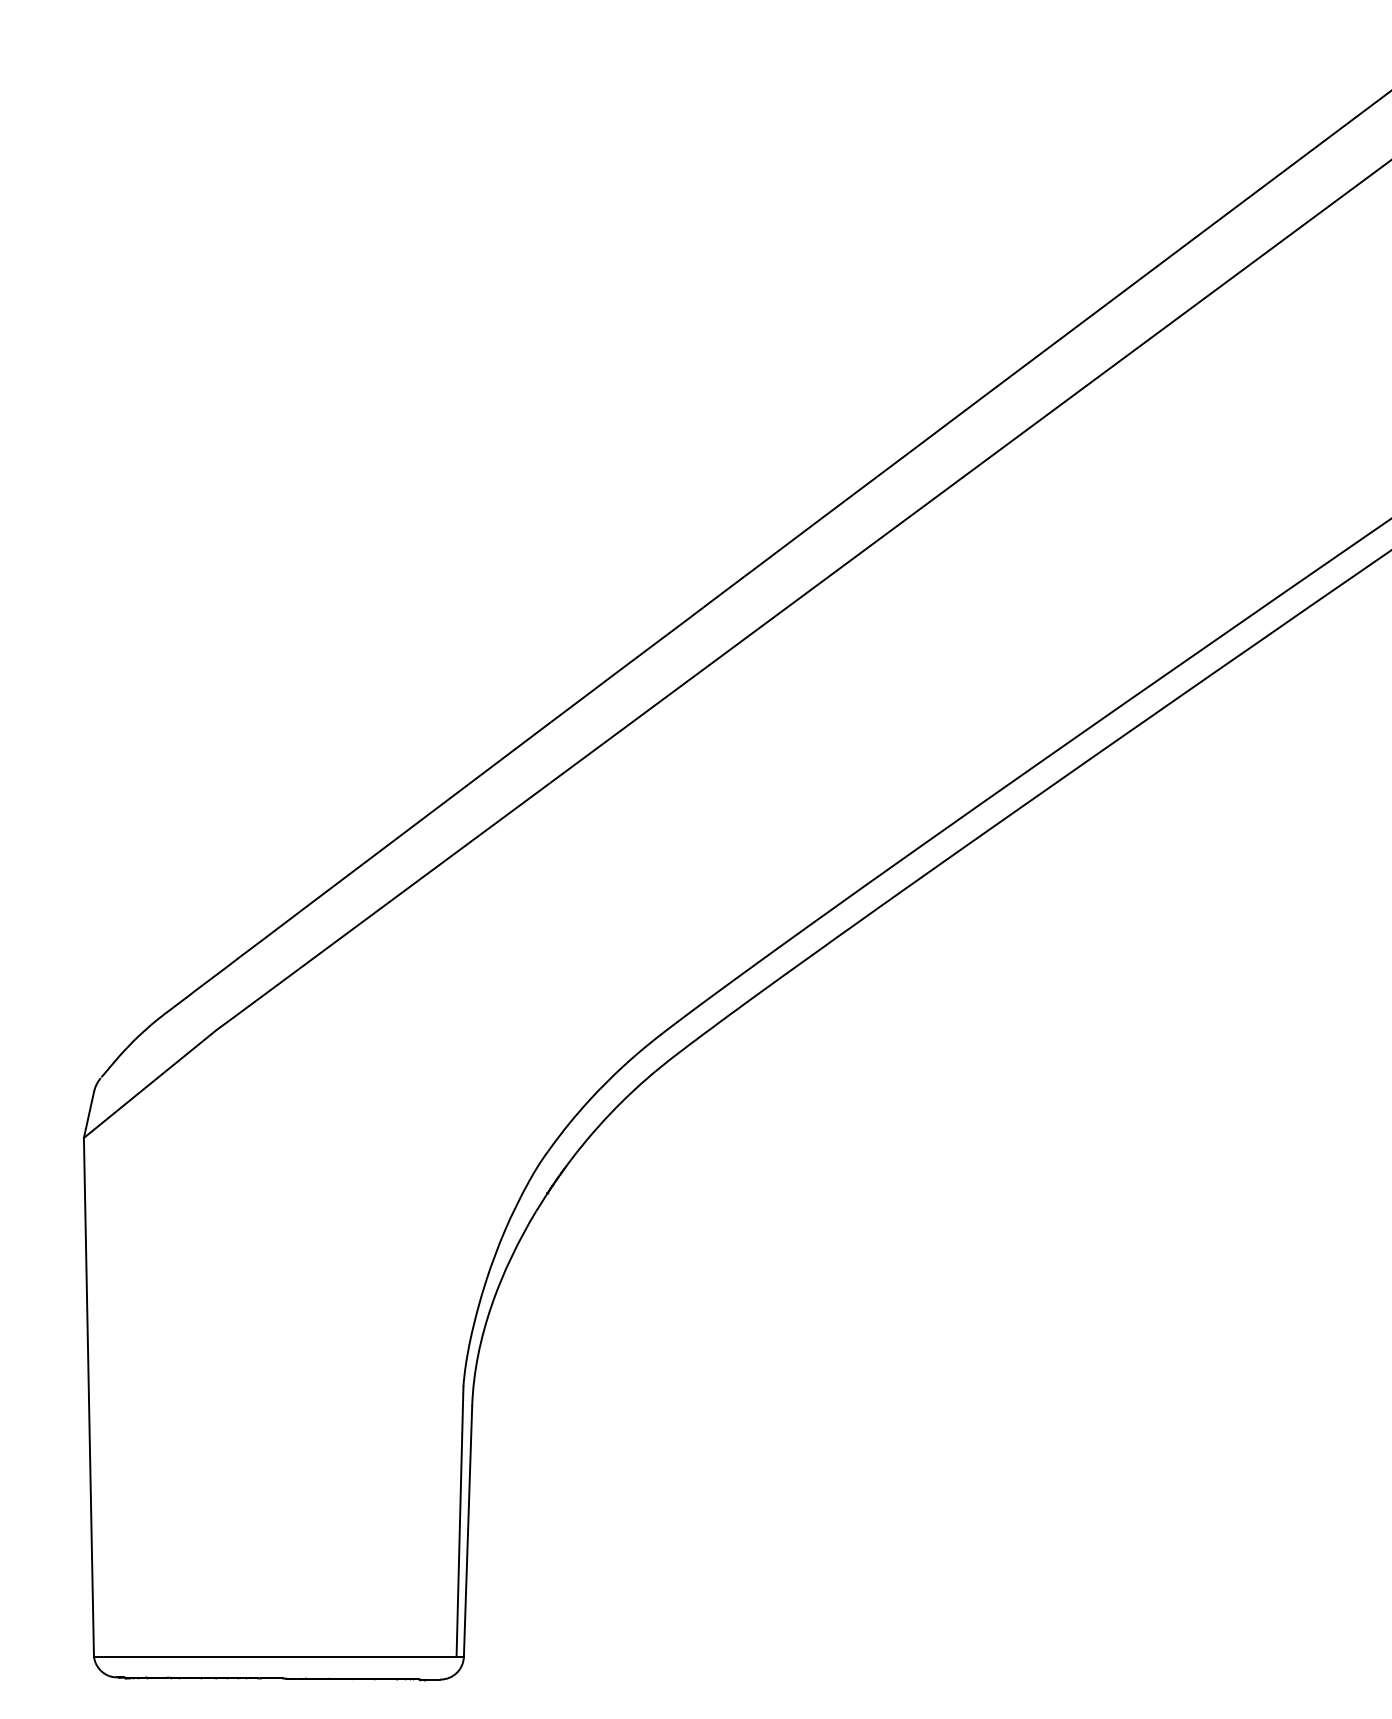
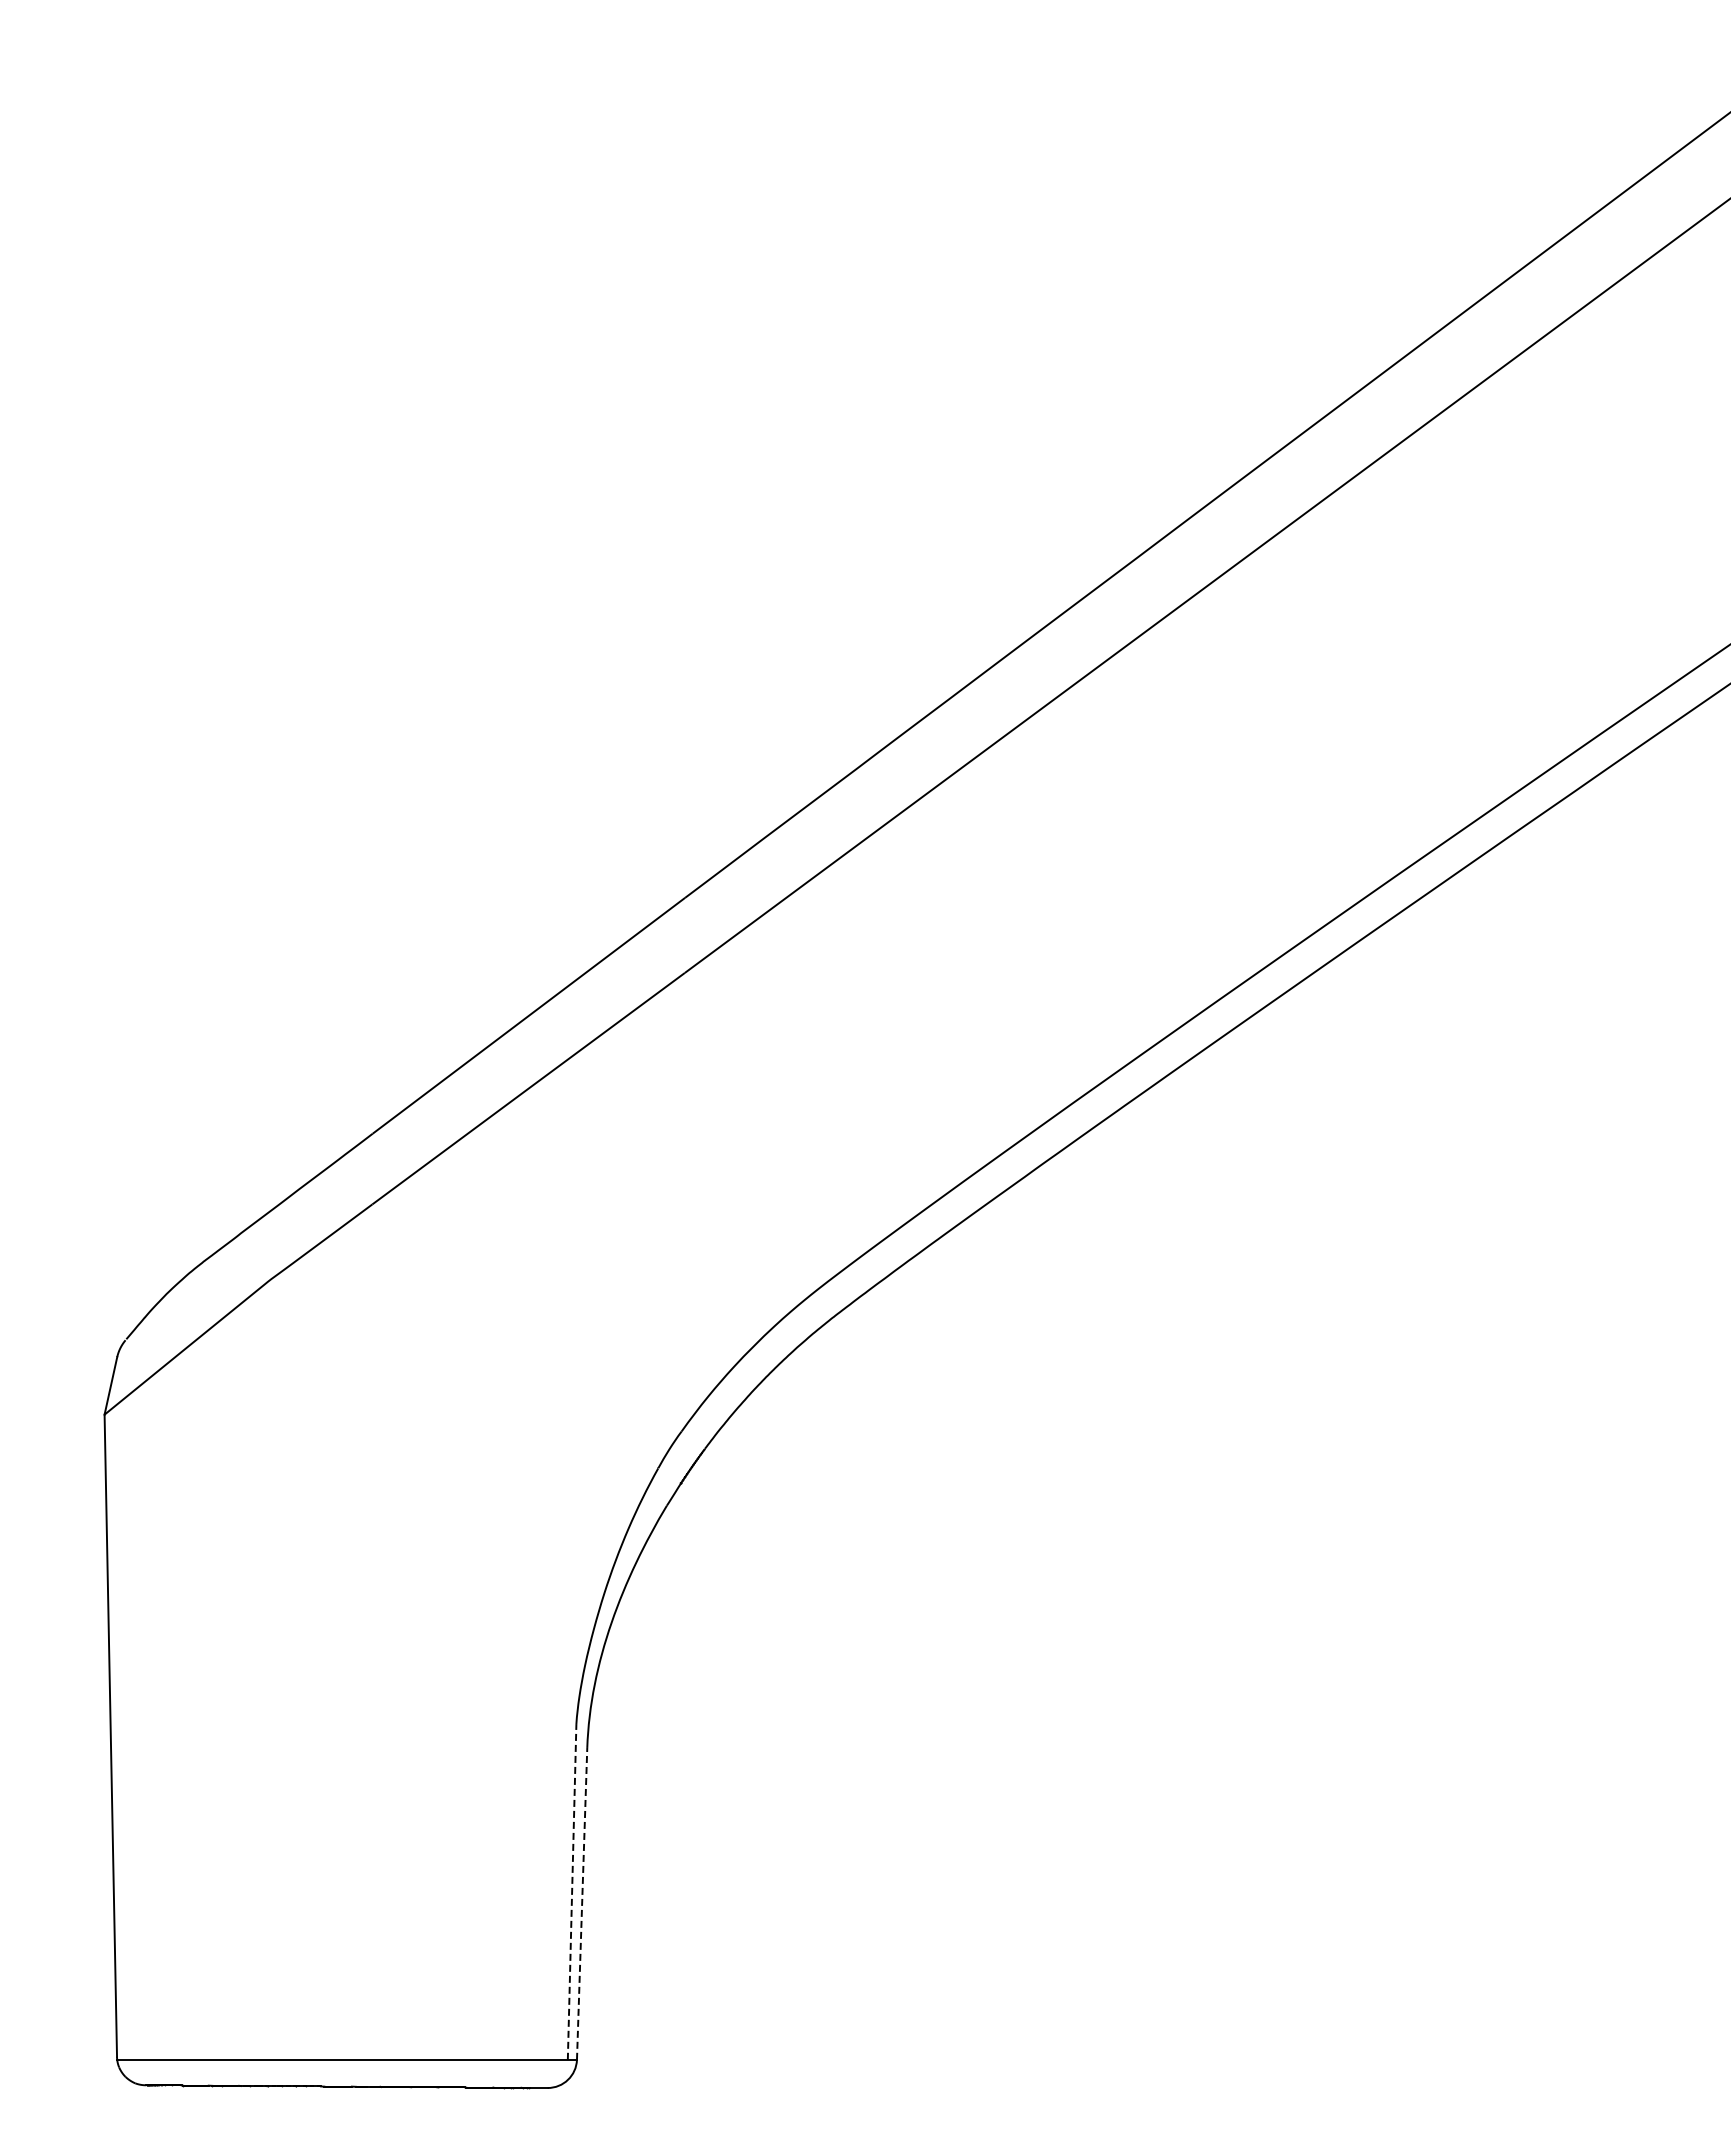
line: (460, 1521) -> (572, 1891), solid -> dashed
line: (468, 1531) -> (582, 1903), solid -> dashed

